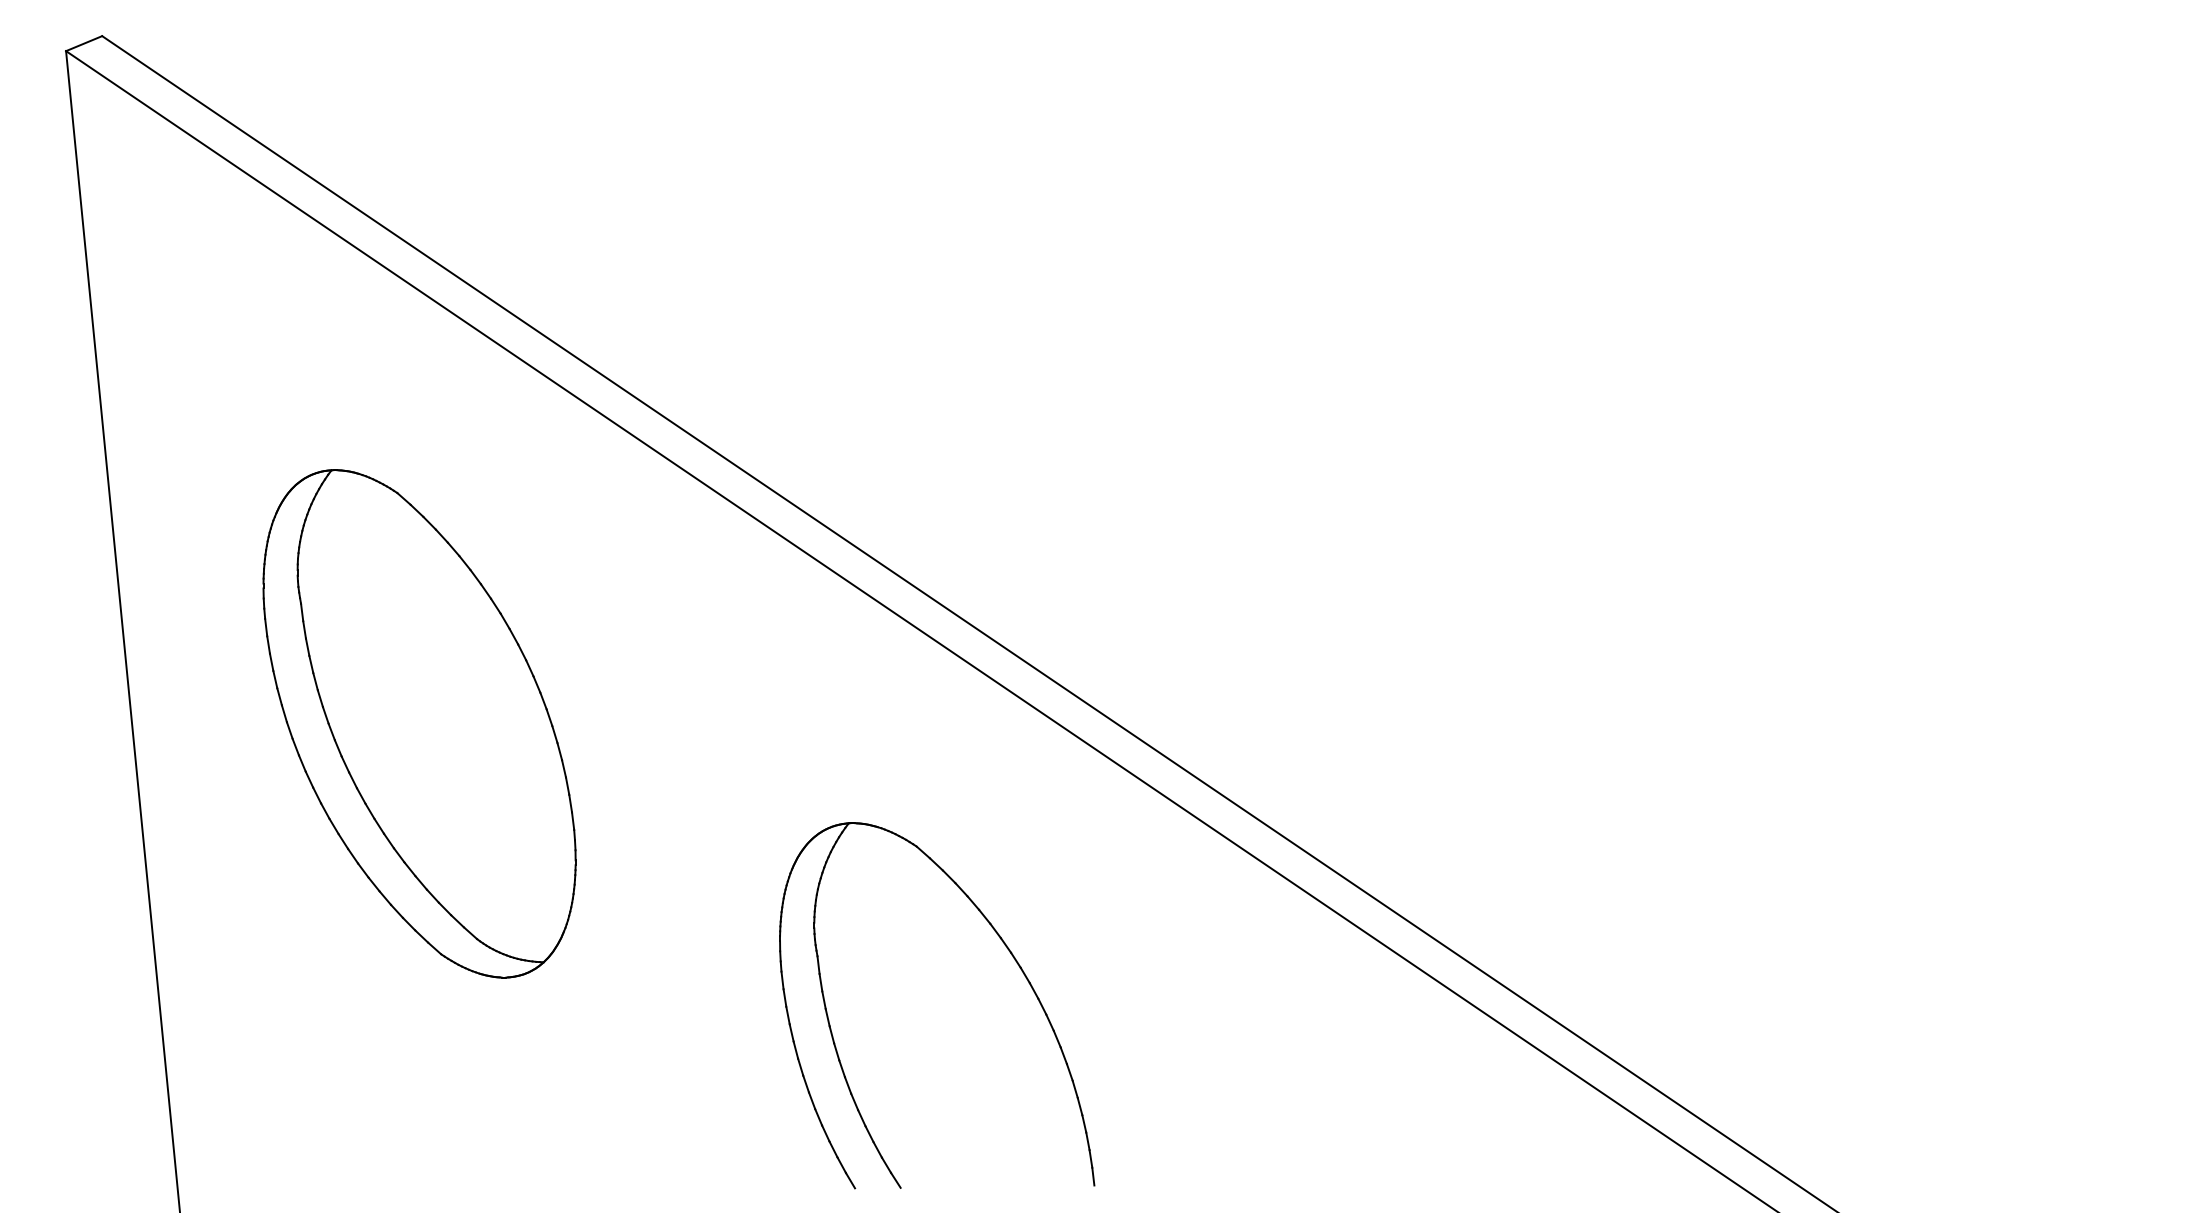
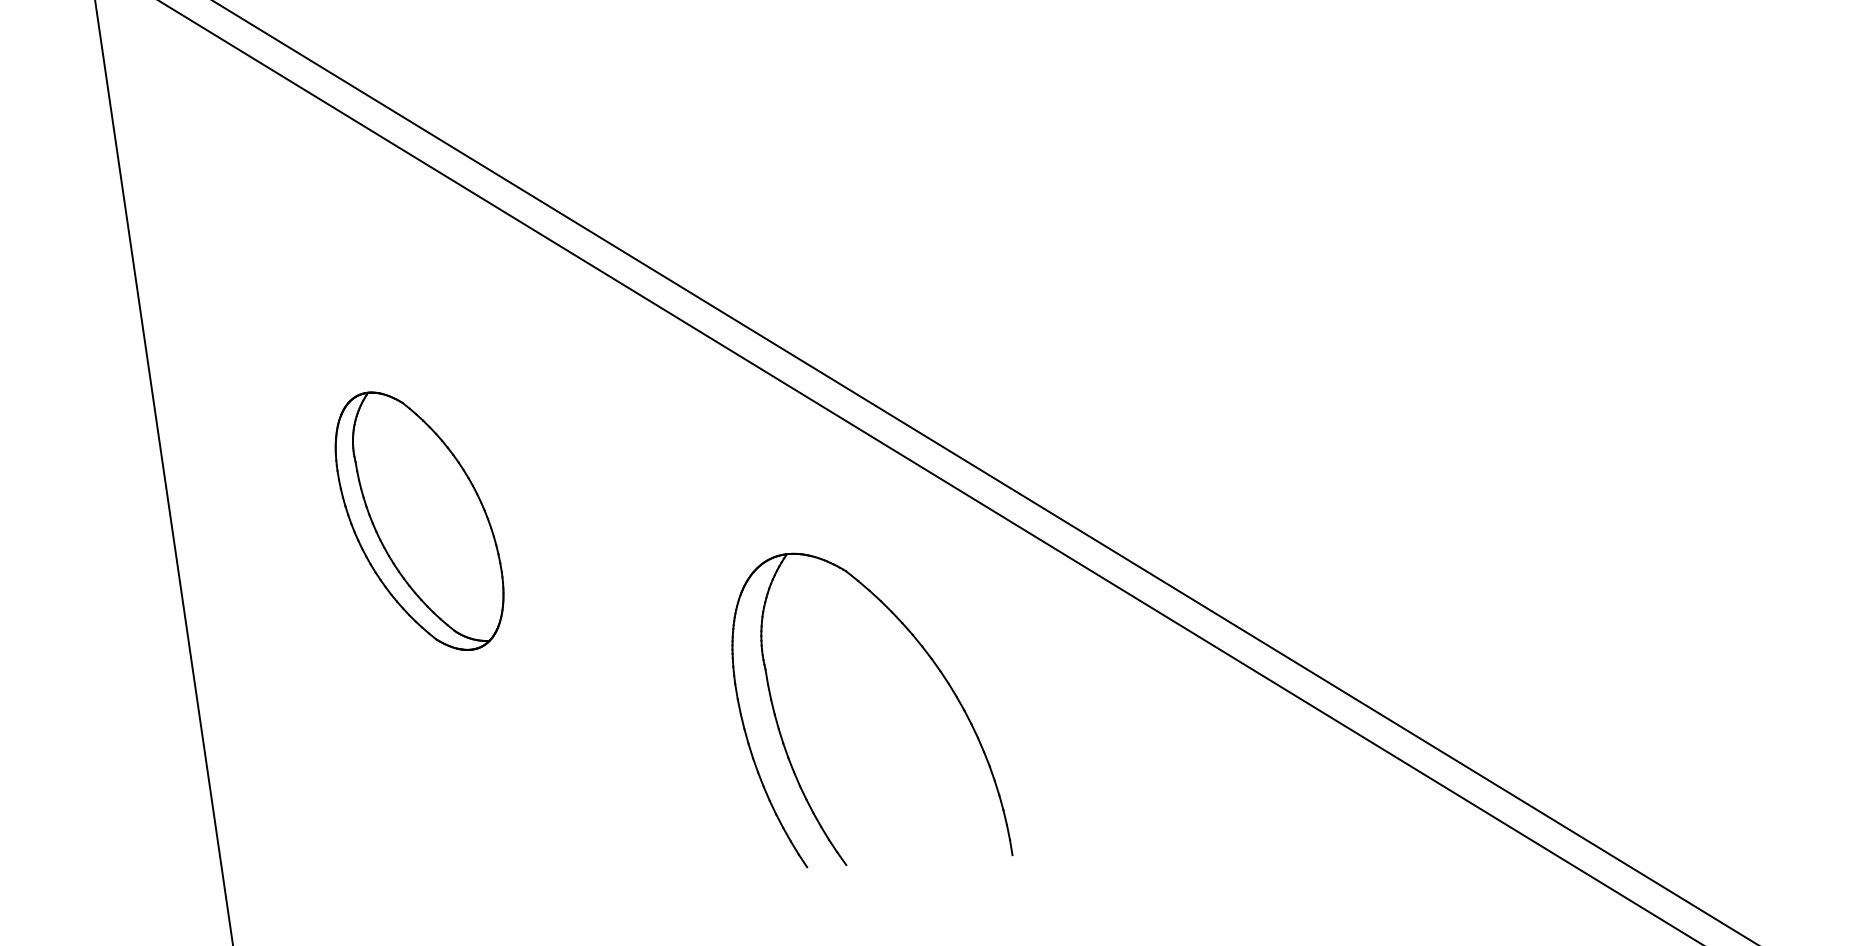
part: (419, 723) -> (419, 520), size x0.6
part: (1014, 960) -> (934, 665), moved

